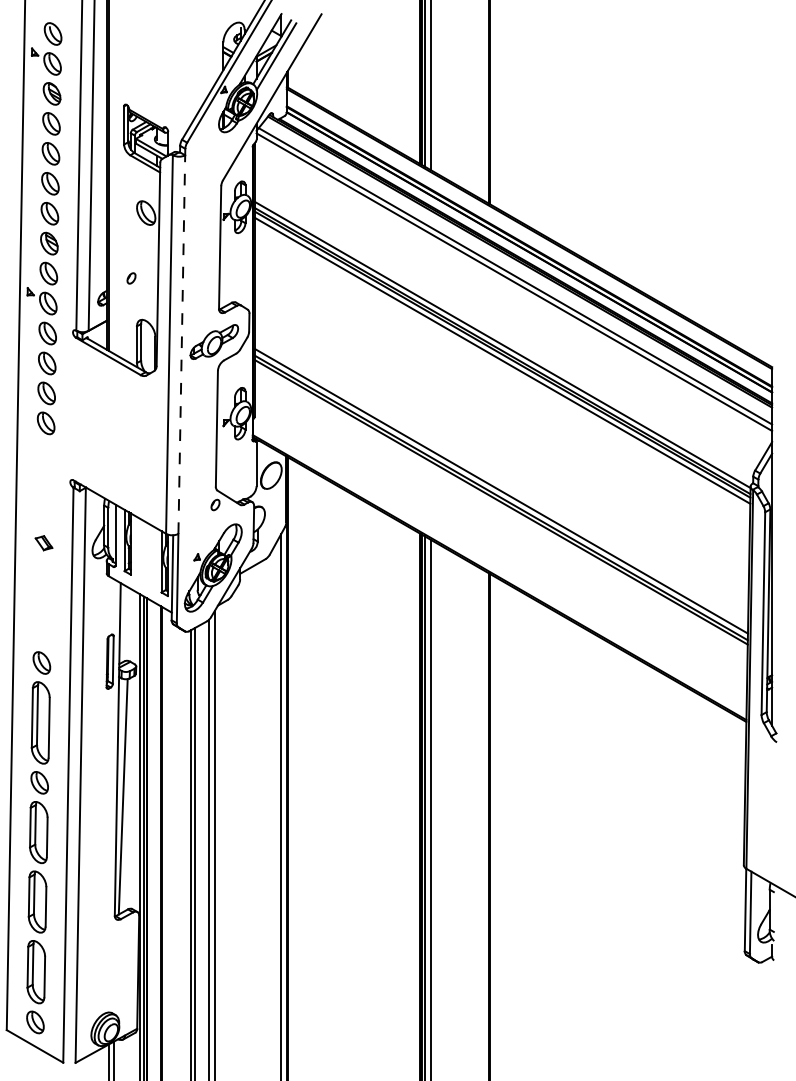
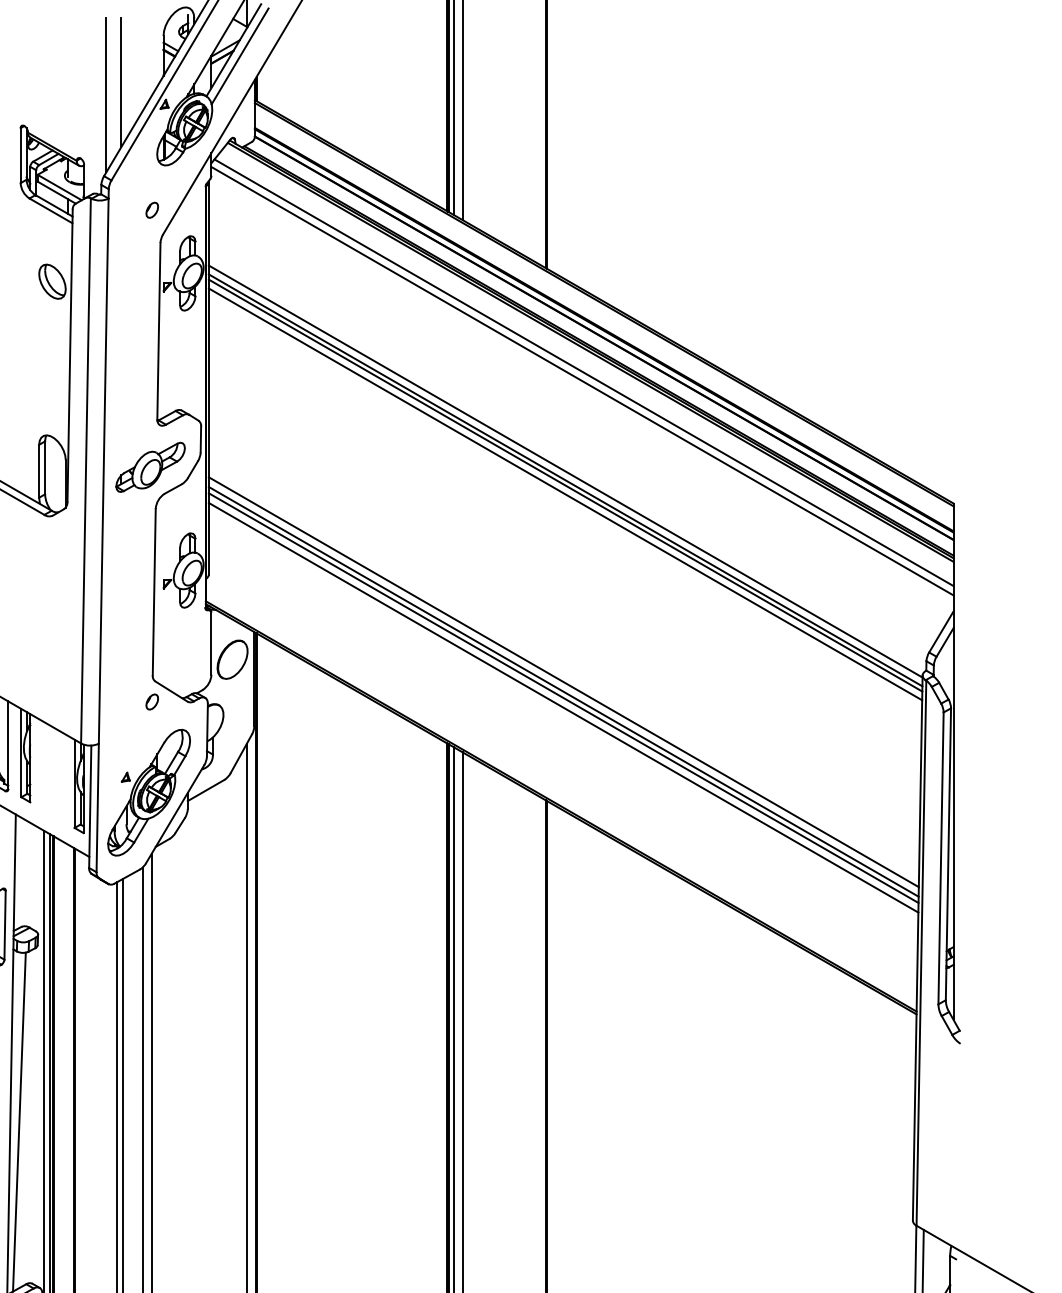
line: (193, 74) -> (120, 82), added
line: (183, 83) -> (106, 95), added
part: (131, 278) -> (152, 210), moved
line: (181, 344) -> (103, 470), dashed -> solid
line: (500, 508) -> (562, 707), added

